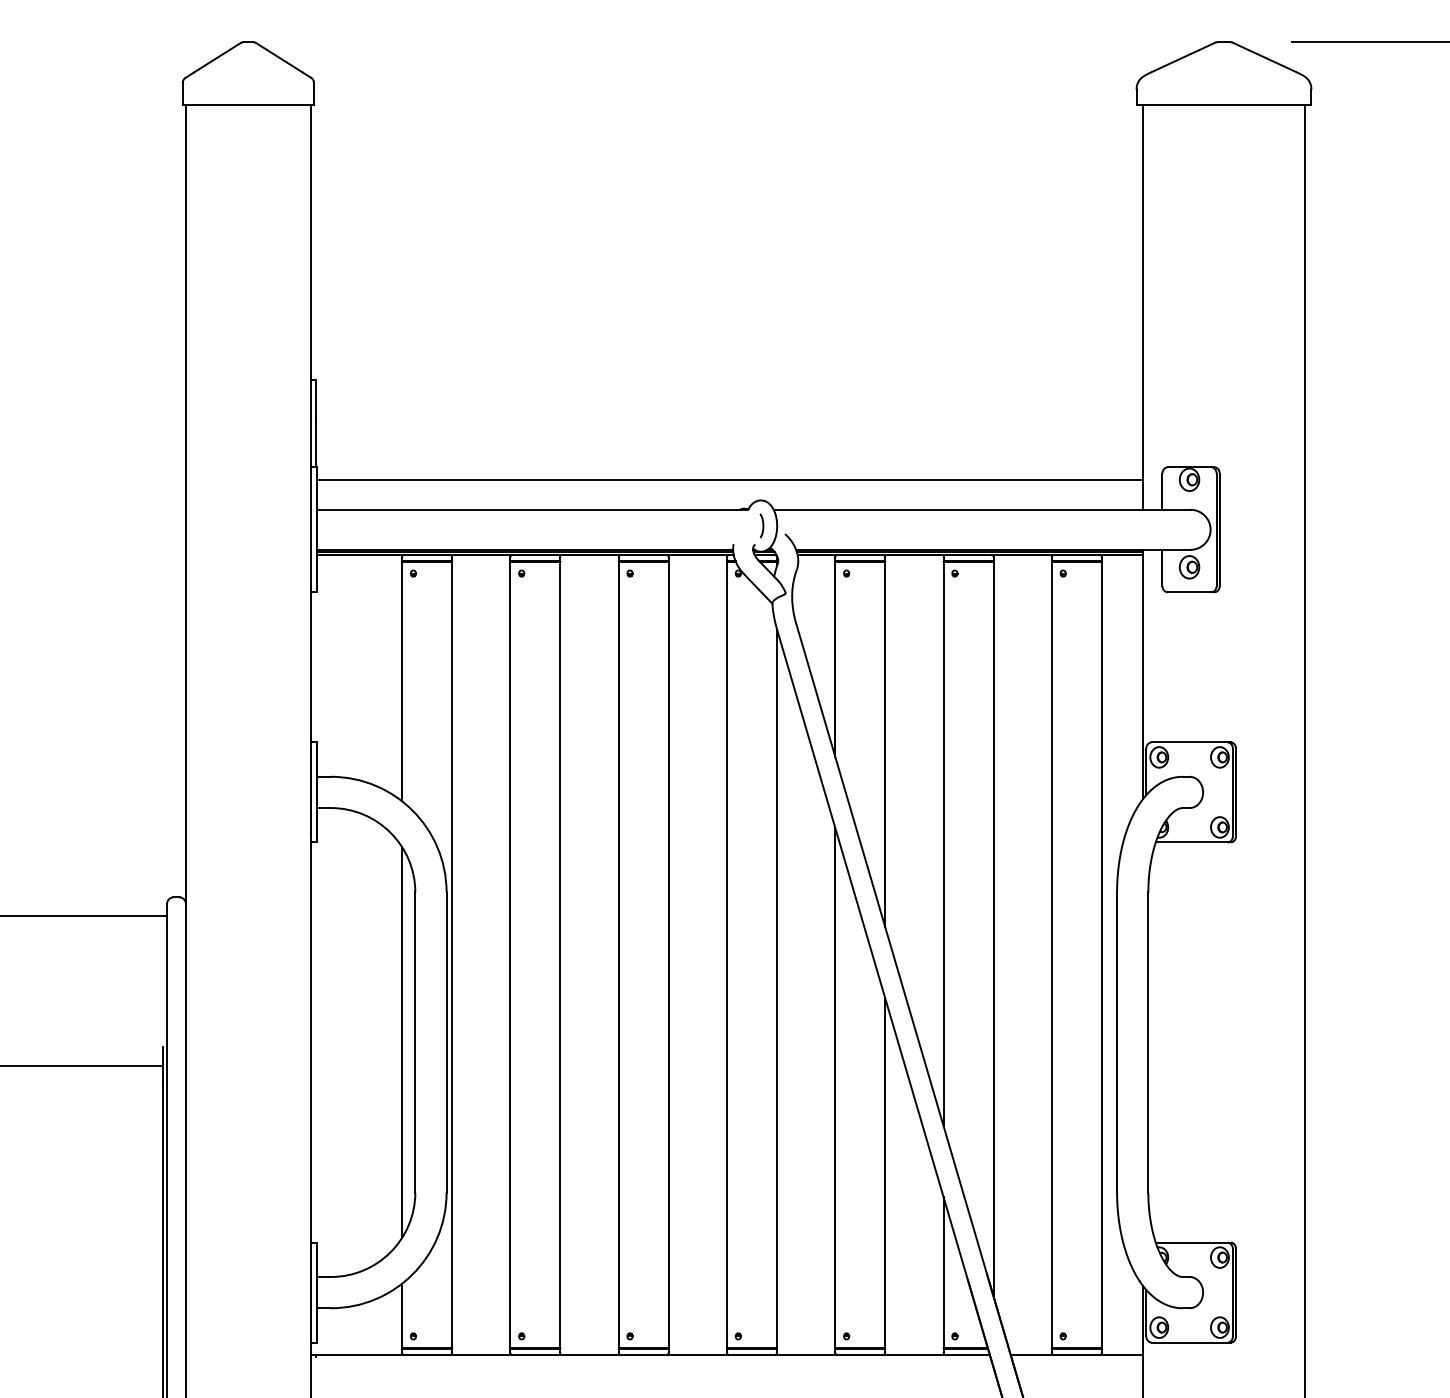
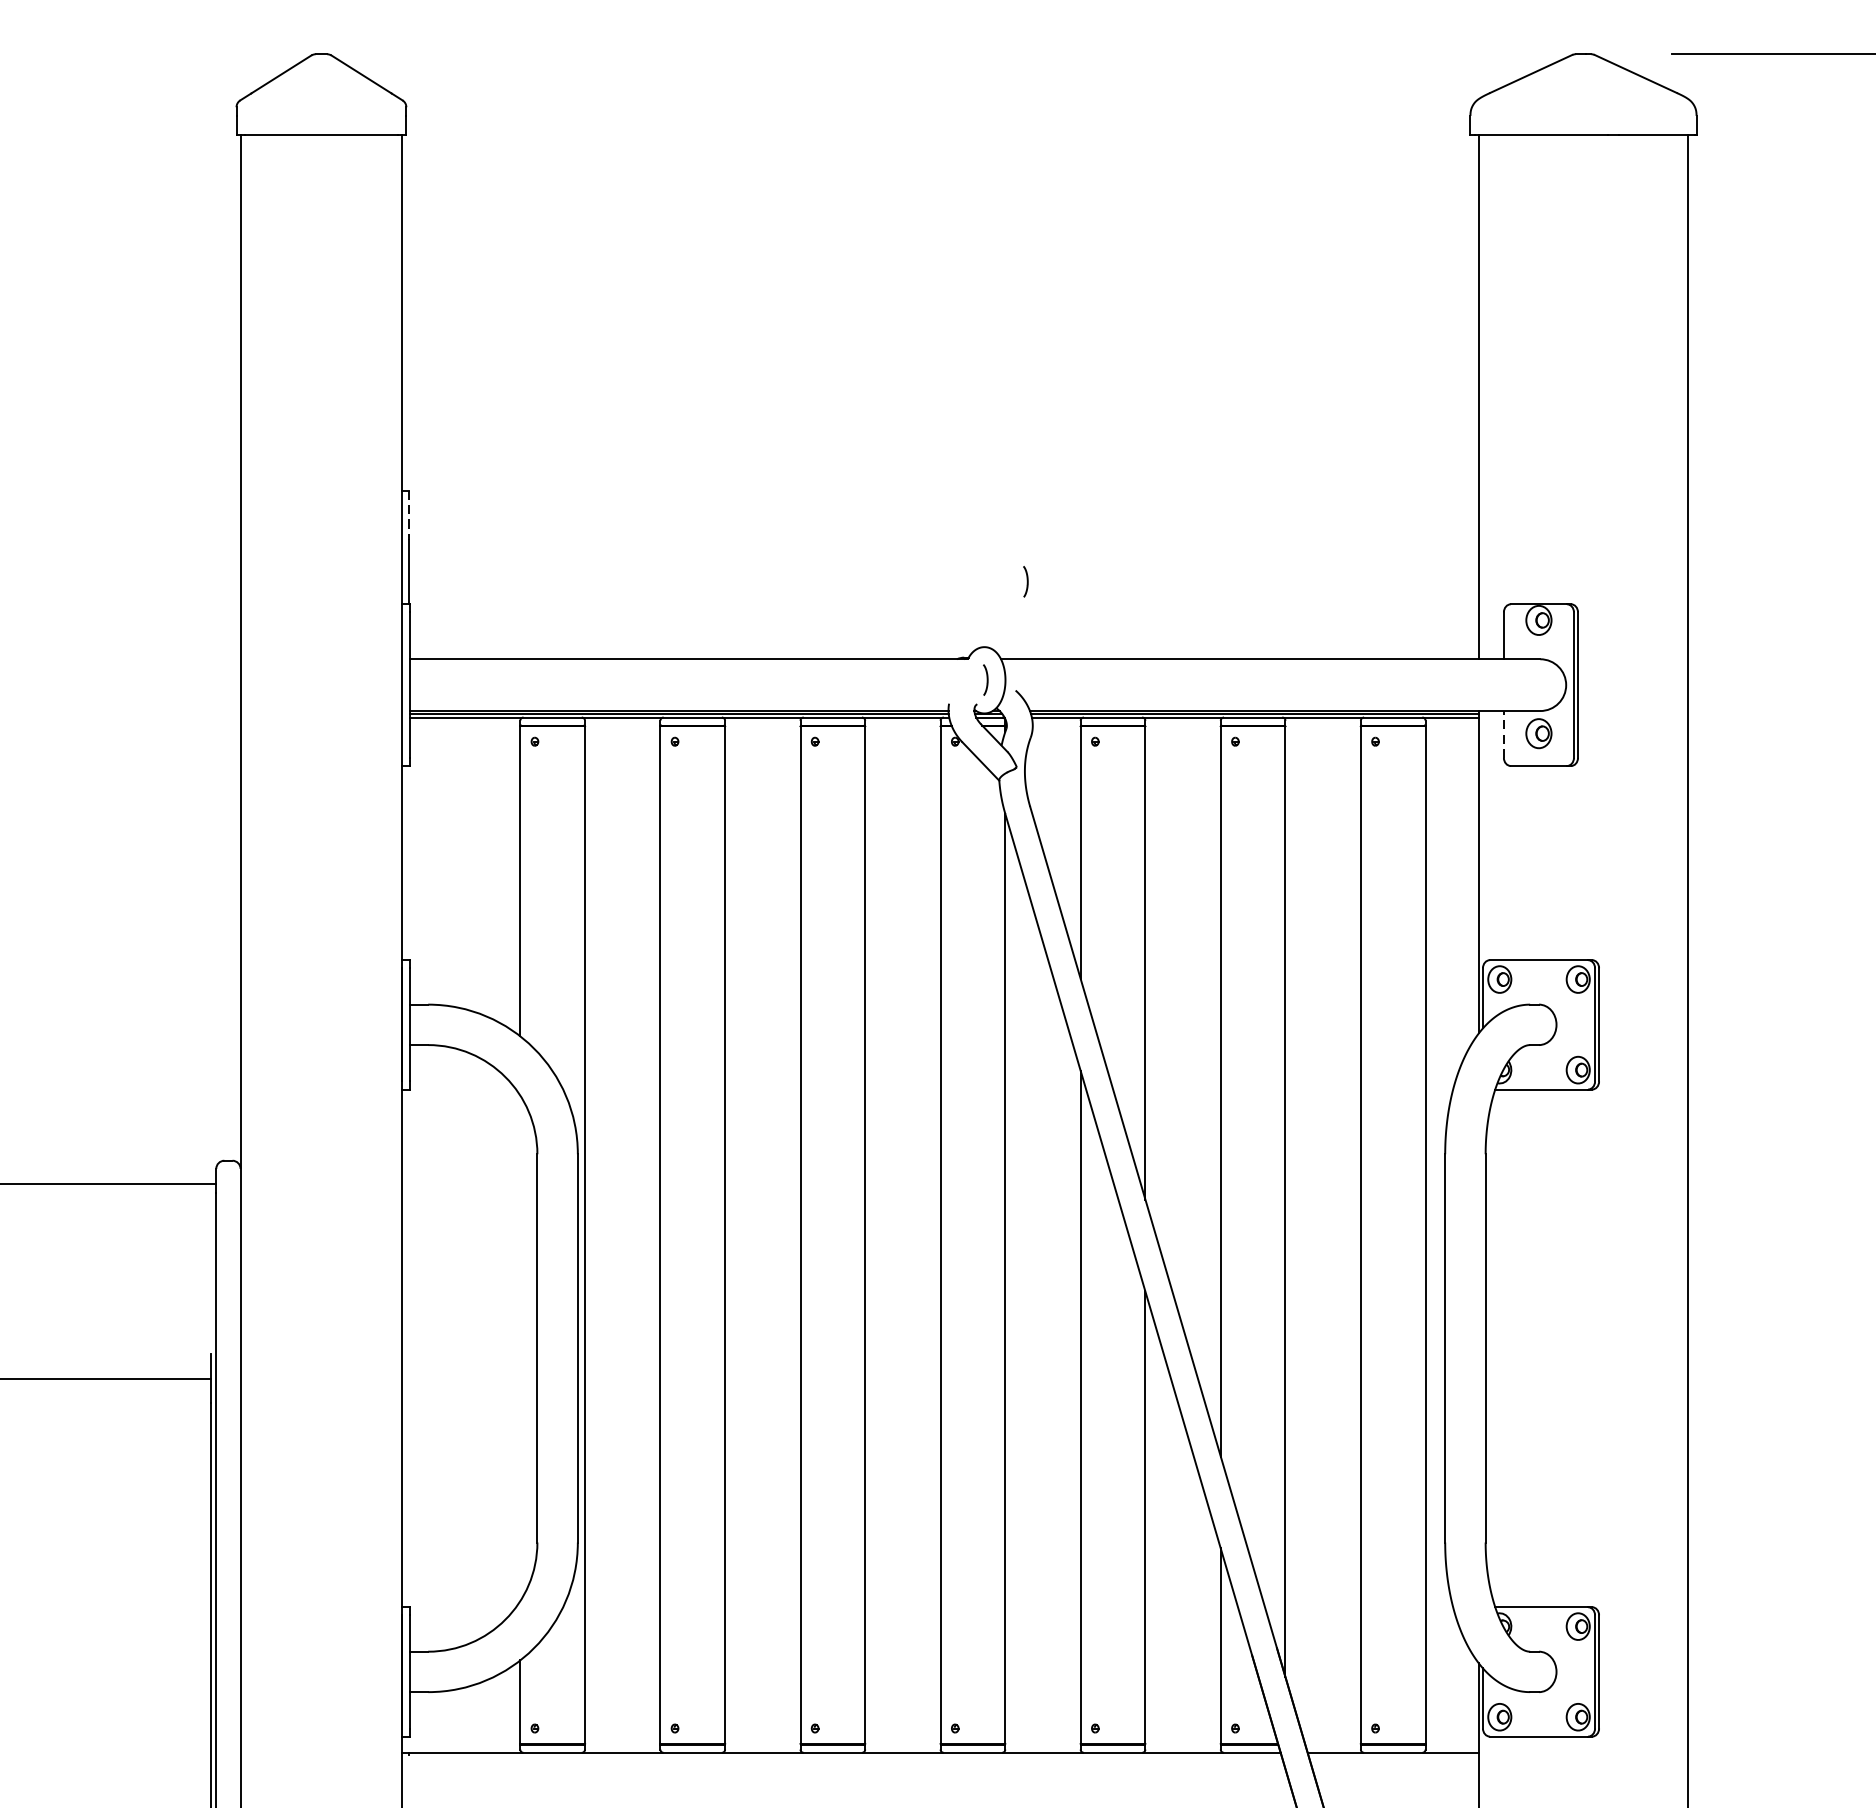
line: (315, 398) -> (408, 515), solid -> dashed
part: (792, 449) -> (1025, 581), added
line: (730, 479) -> (945, 620), removed
line: (1162, 567) -> (1503, 733), solid -> dashed
line: (402, 1042) -> (520, 1348), removed

